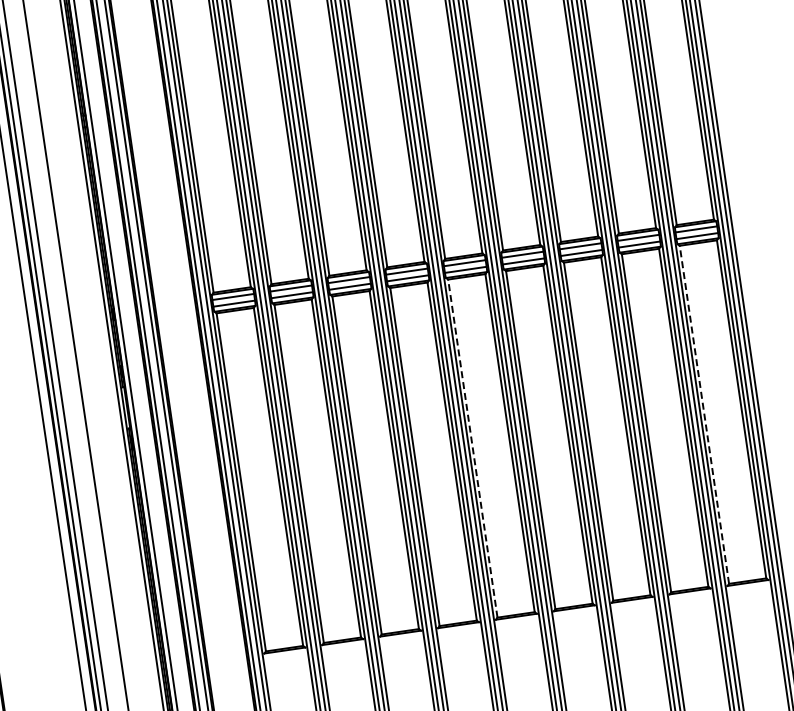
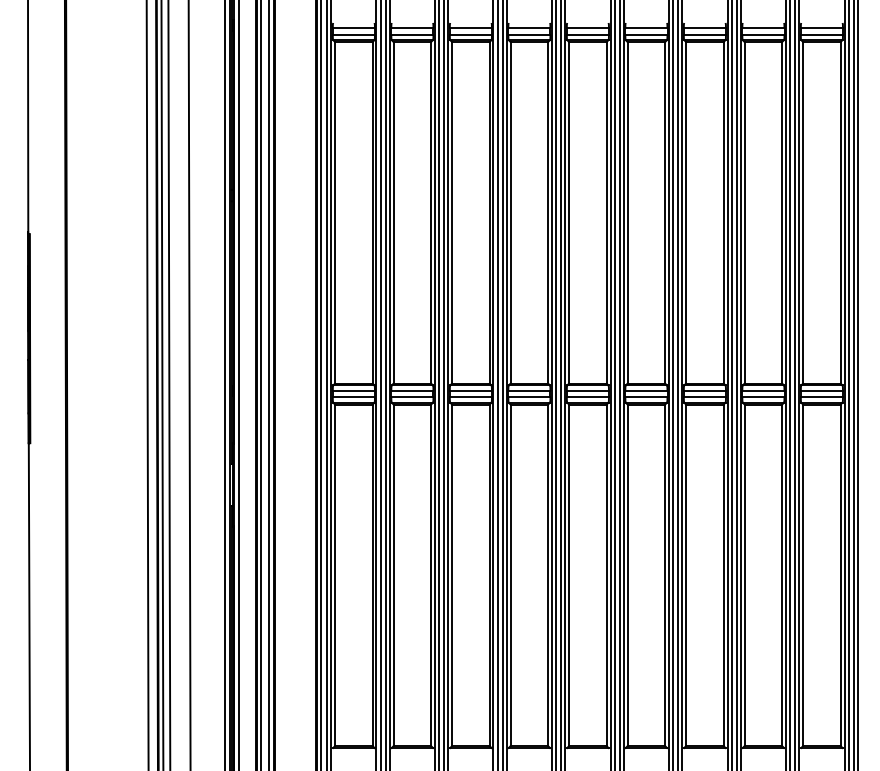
line: (704, 414) -> (803, 575), dashed -> solid
line: (473, 448) -> (569, 575), dashed -> solid

